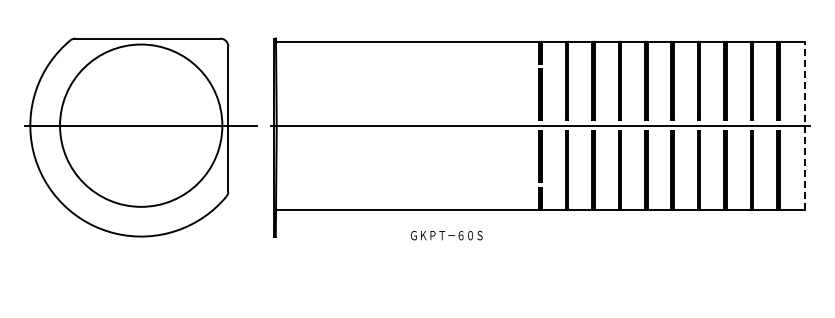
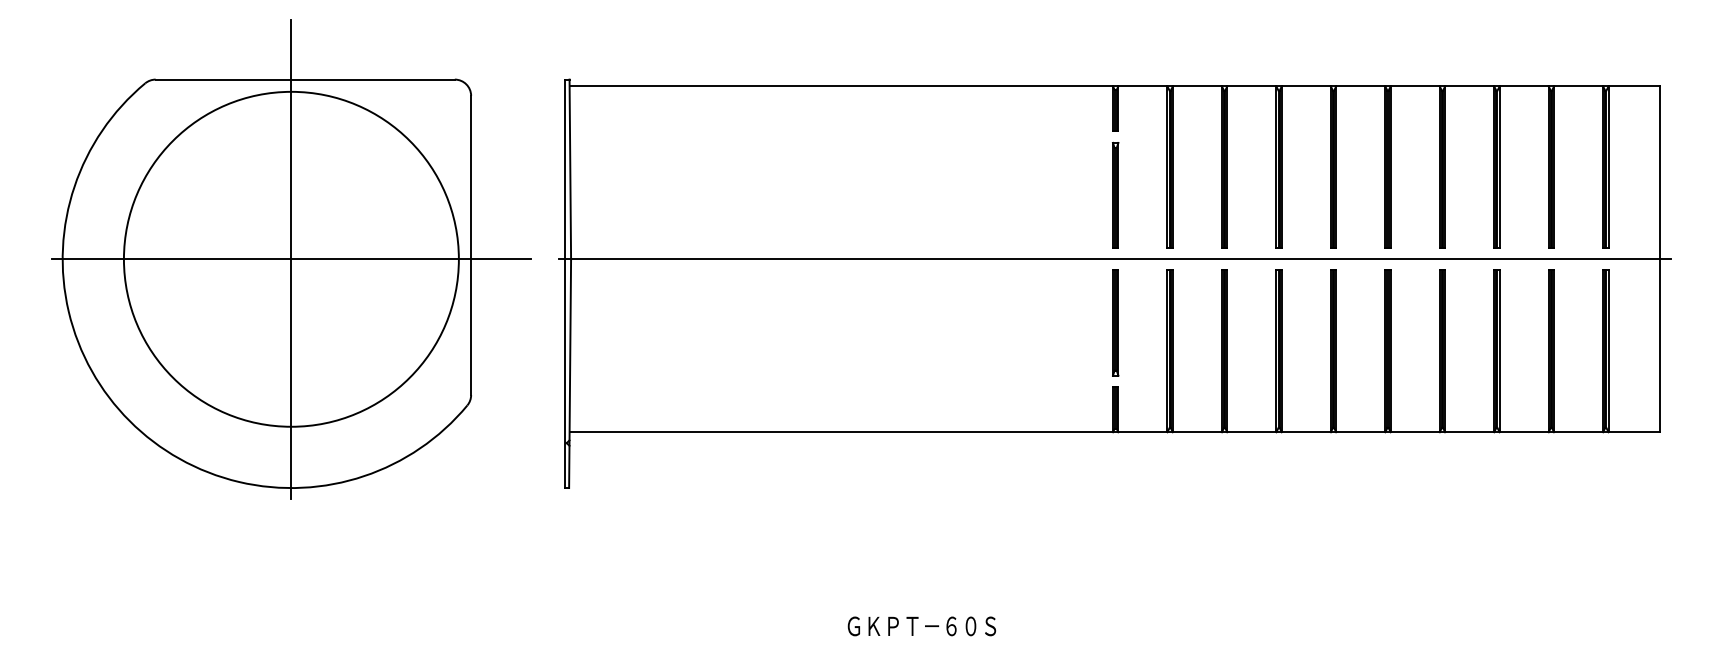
line: (141, 125) -> (292, 258), added
line: (804, 125) -> (1659, 258), dashed -> solid
text: (446, 235) -> (921, 626), moved

